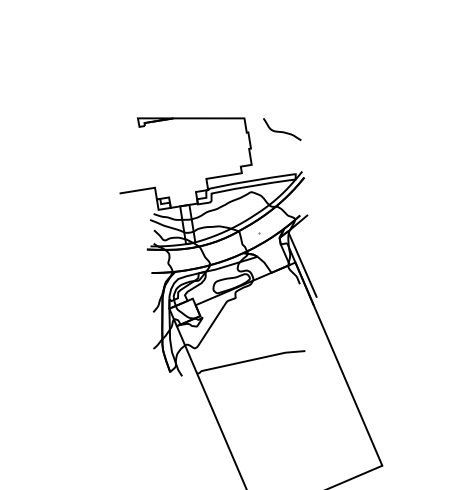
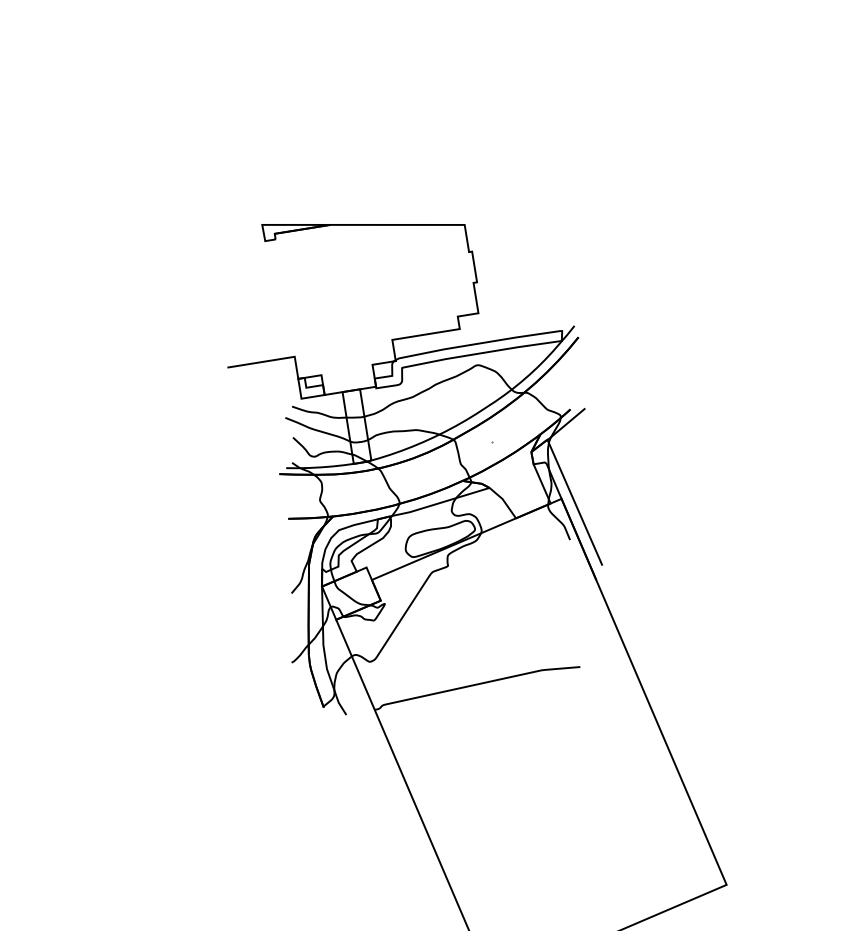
curve: (282, 131) -> (536, 249), removed

